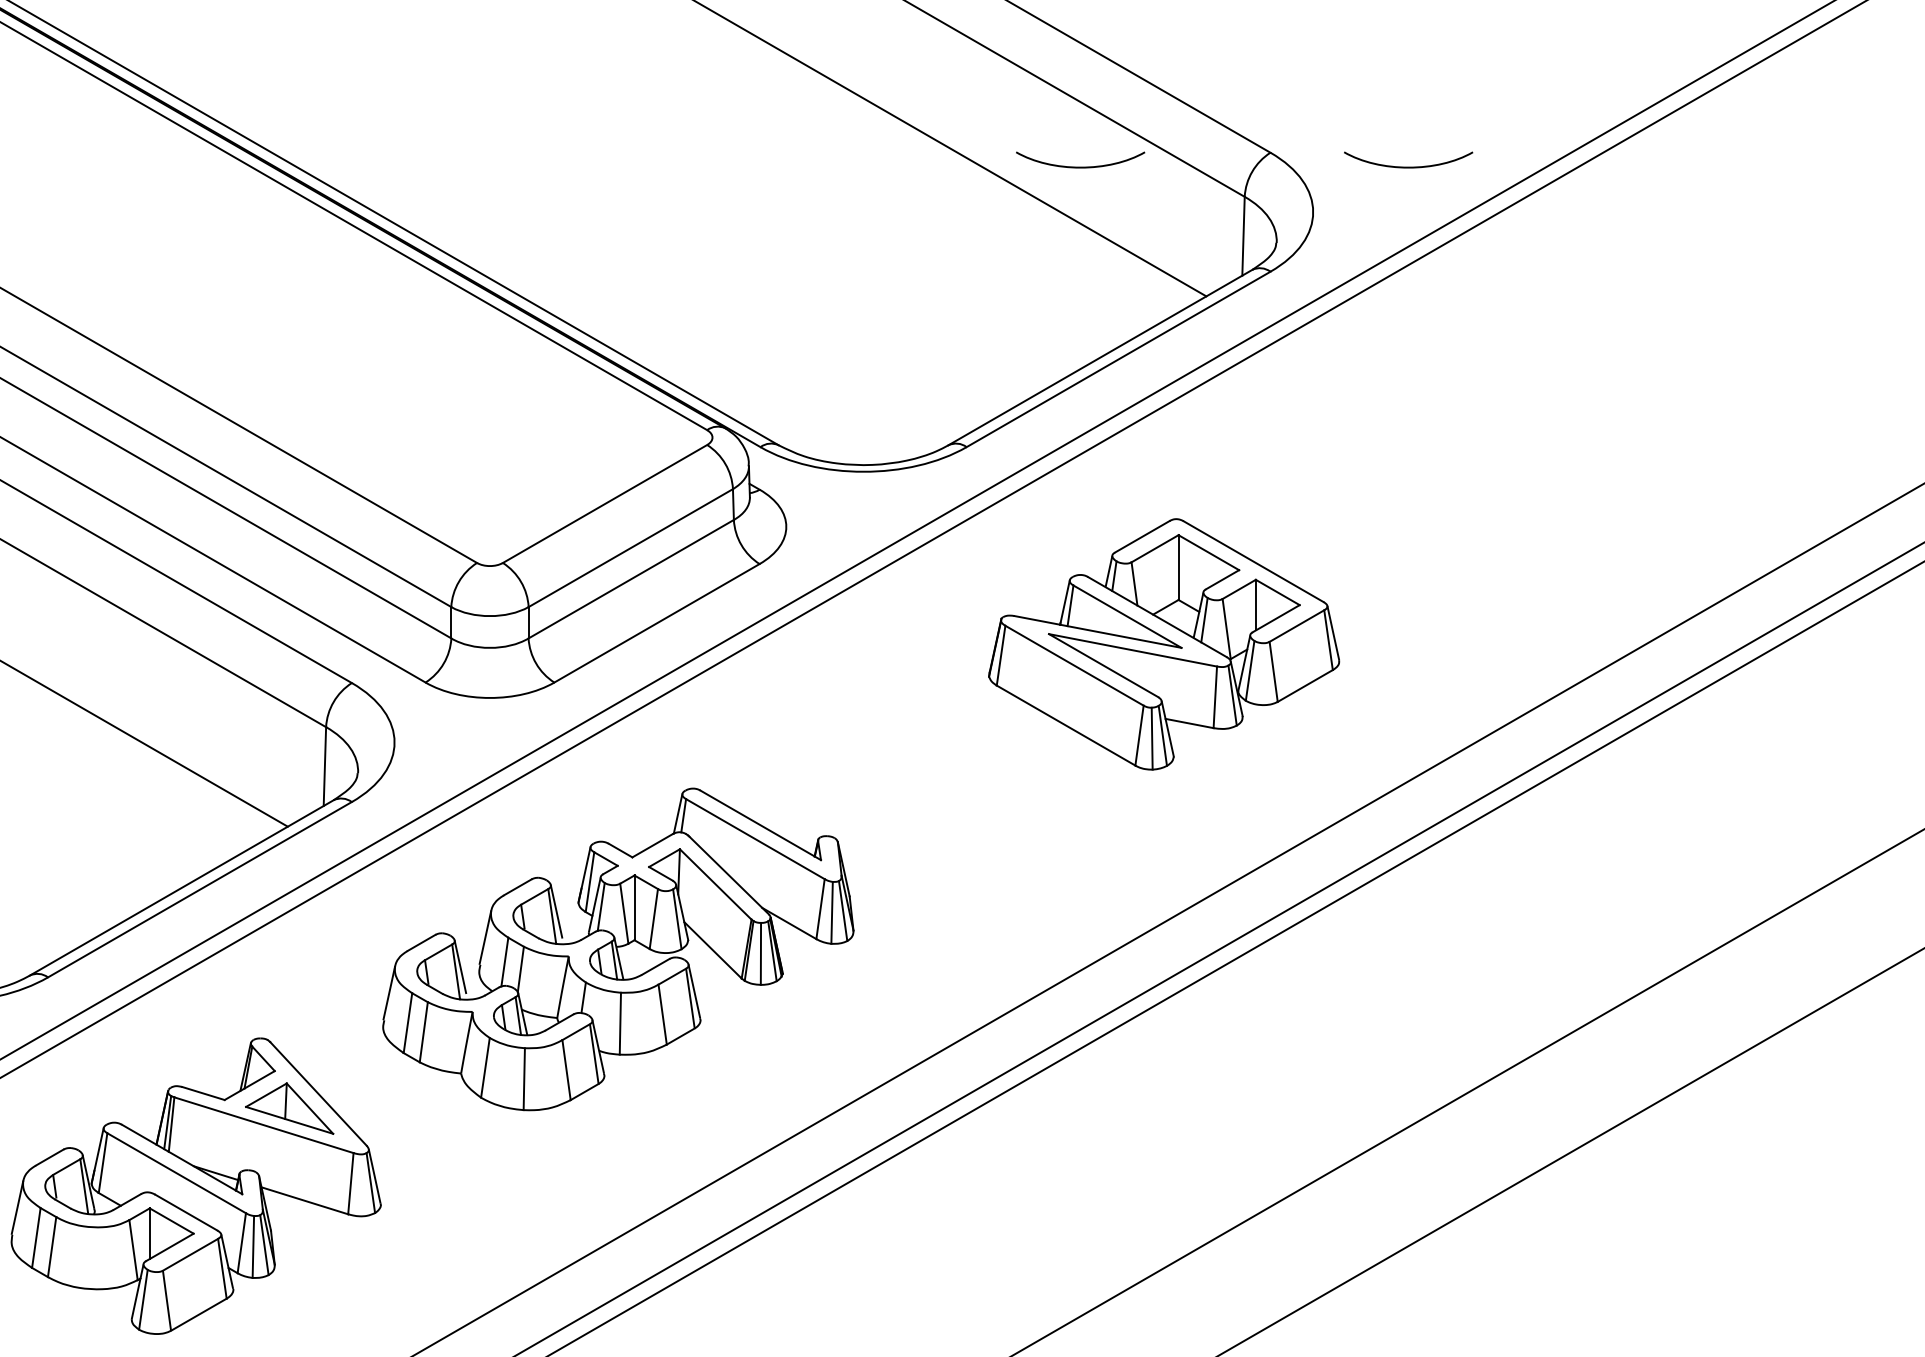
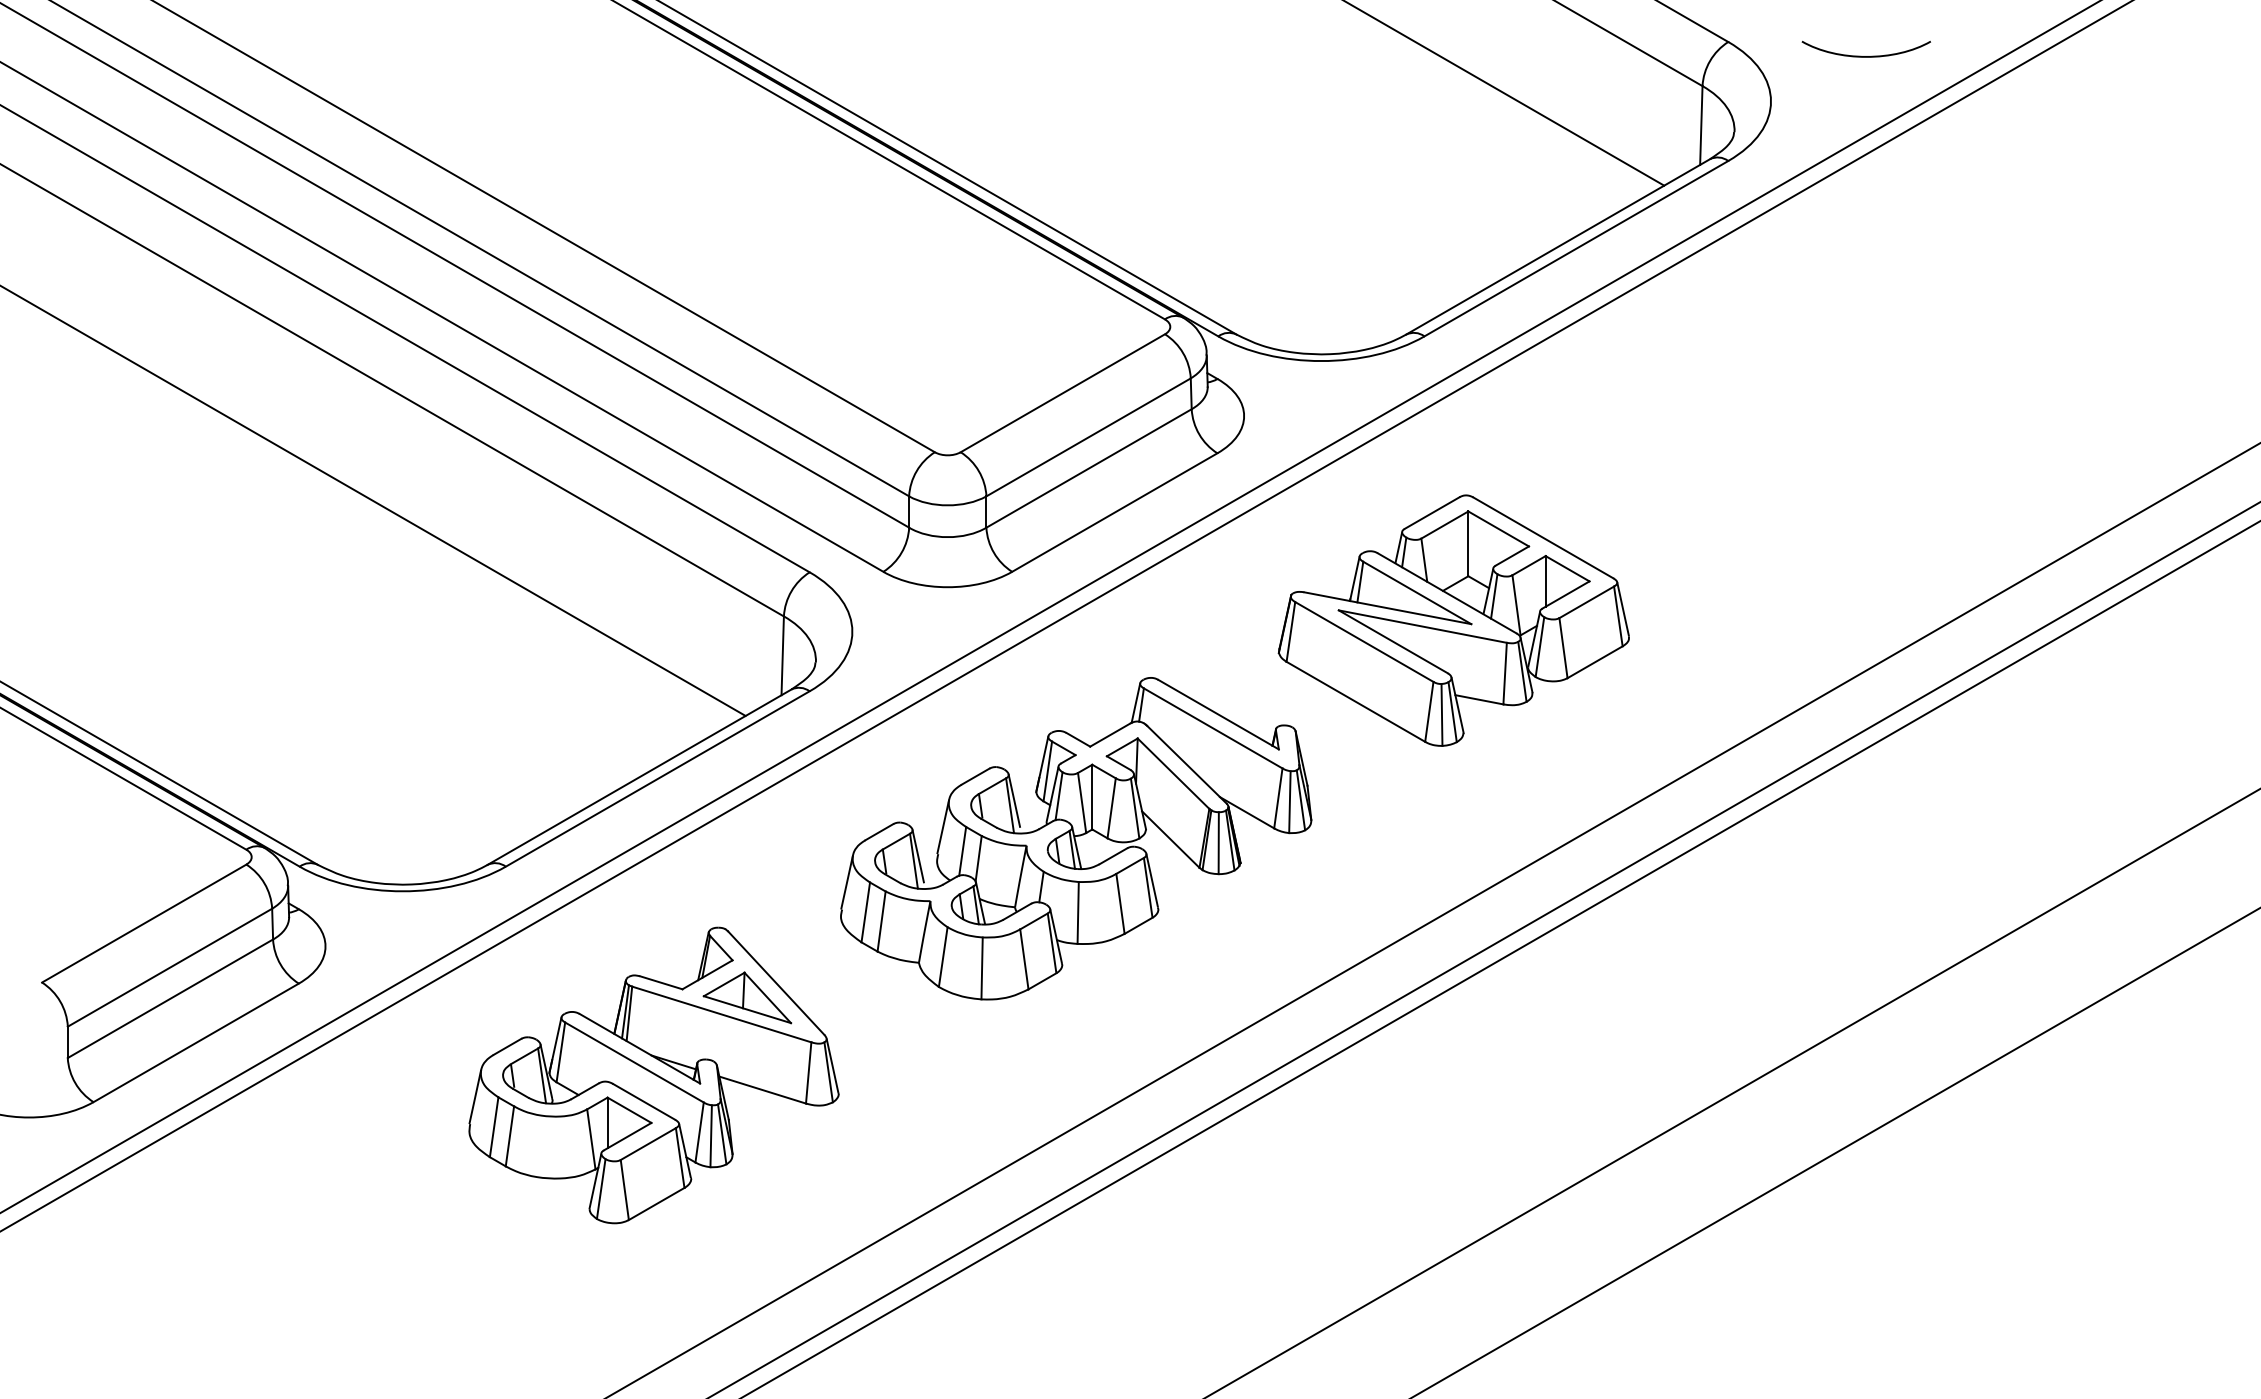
curve: (1079, 167) -> (1537, 56), removed
part: (1163, 644) -> (1453, 620), moved

